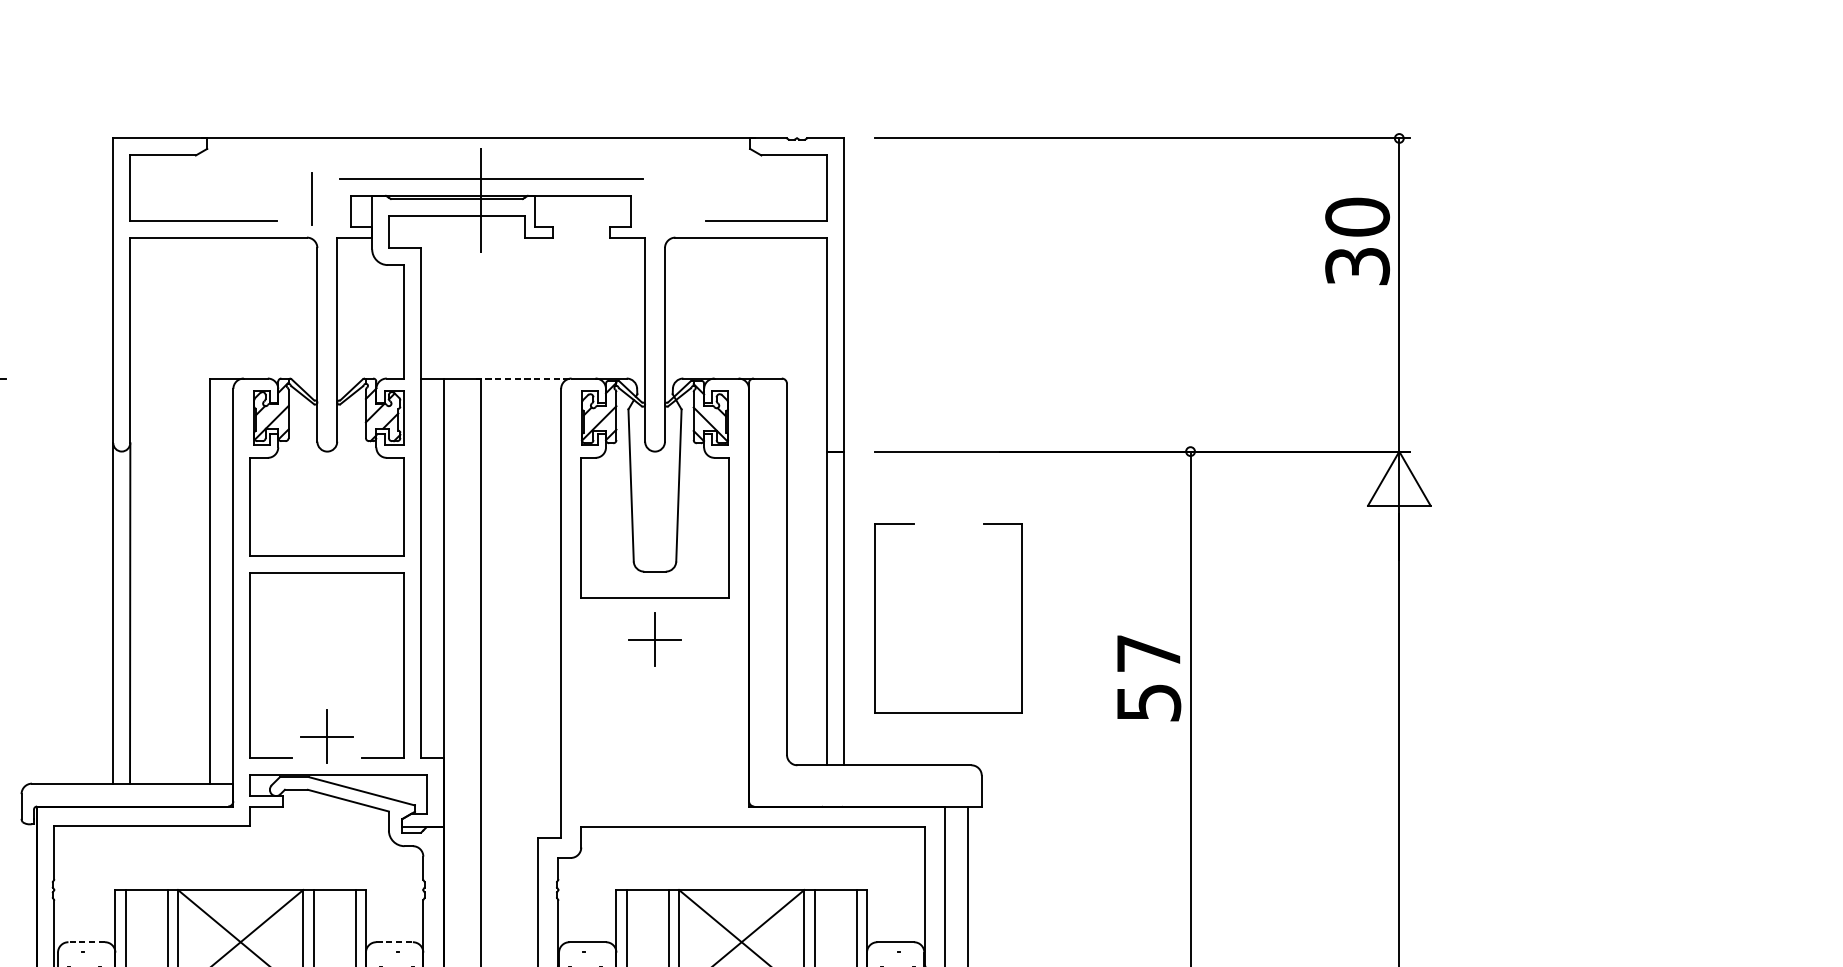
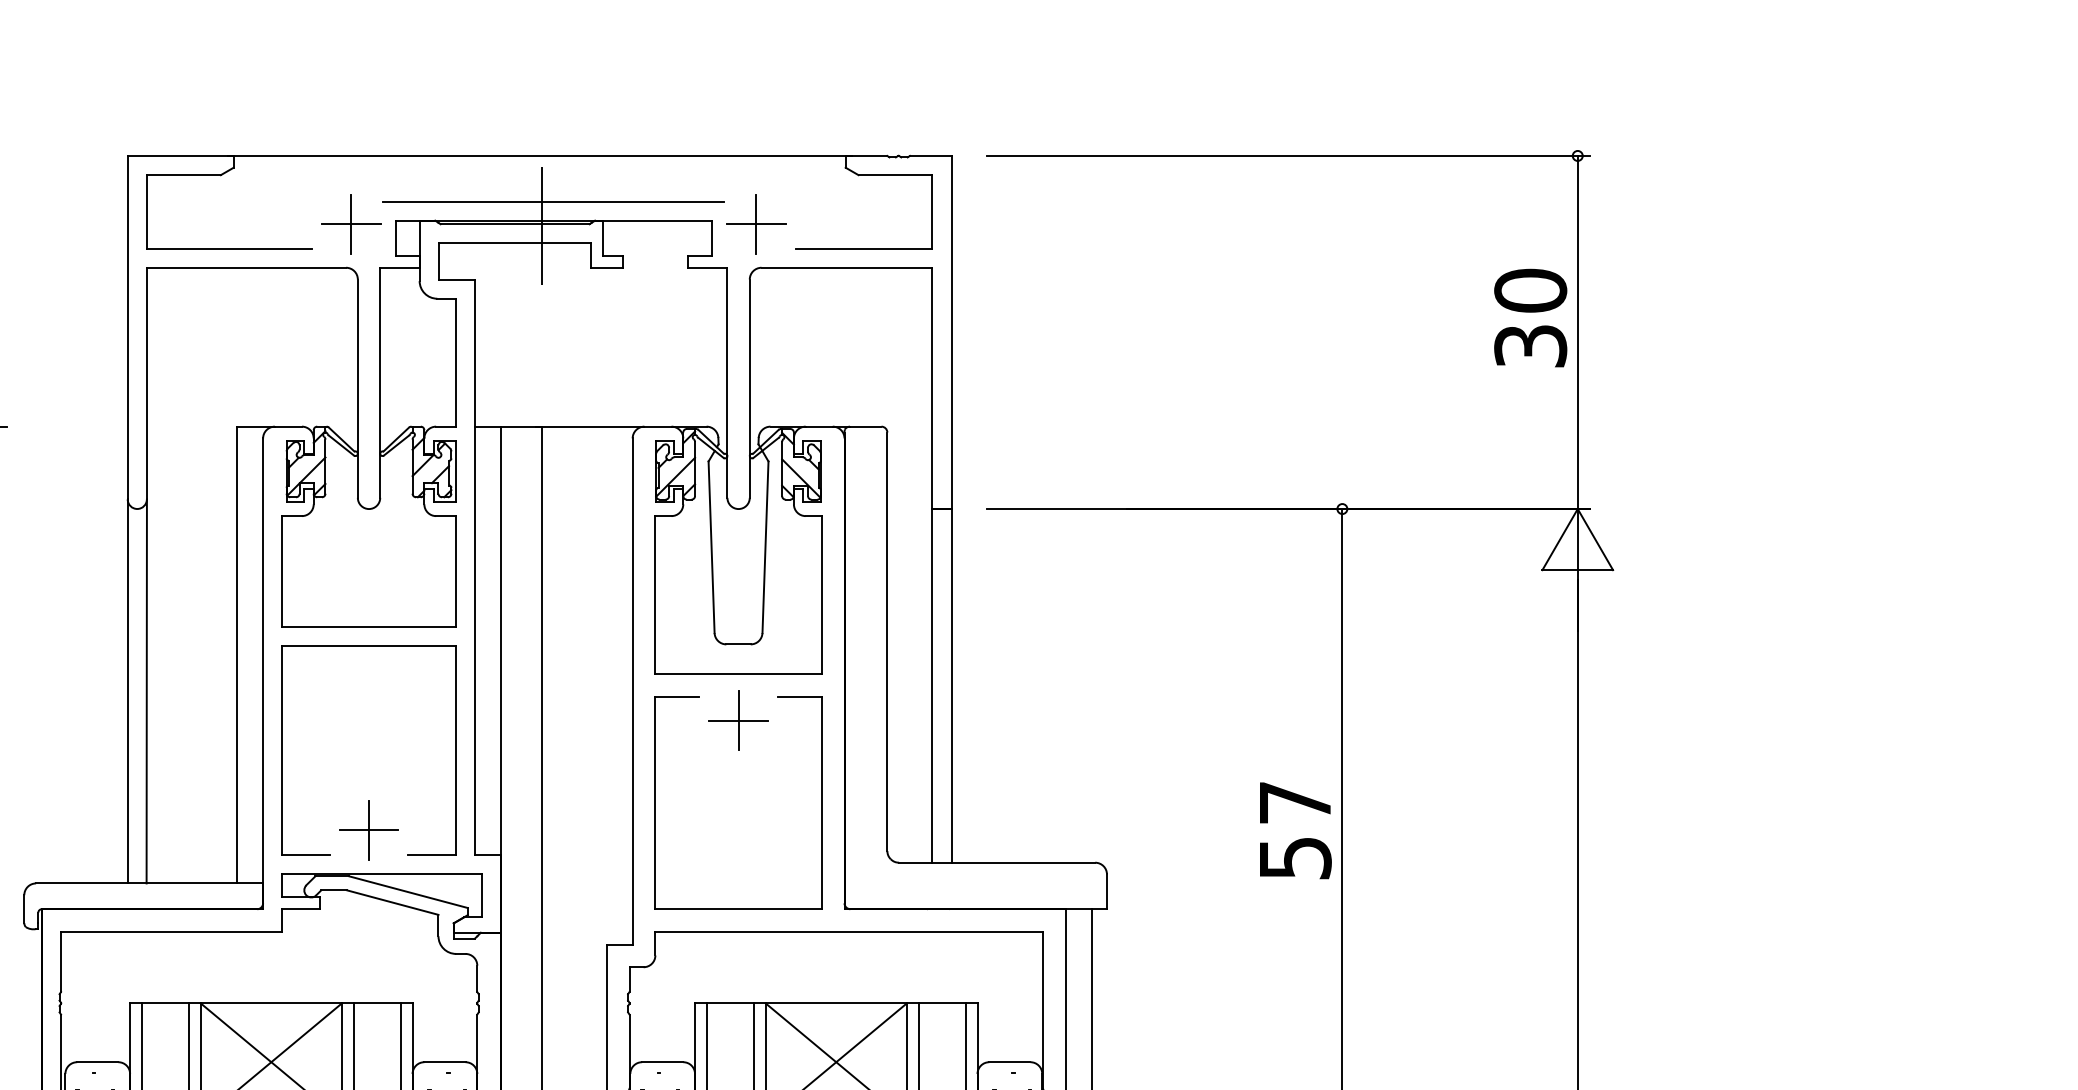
line: (310, 199) -> (350, 224), added
part: (670, 199) -> (756, 224), added
text: (1357, 240) -> (1530, 317), moved
line: (523, 378) -> (590, 426), dashed -> solid
part: (874, 617) -> (655, 802), moved
text: (1148, 678) -> (1295, 830), moved
line: (86, 942) -> (97, 1062), dashed -> solid
line: (394, 942) -> (444, 1062), dashed -> solid

